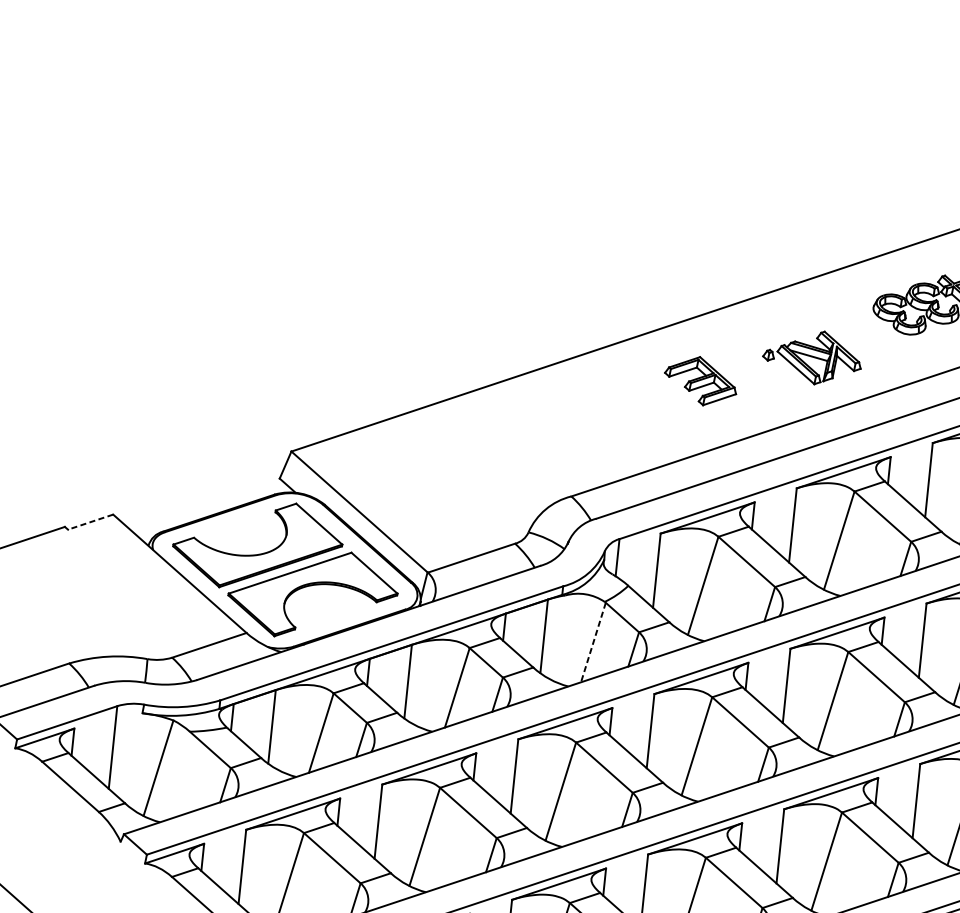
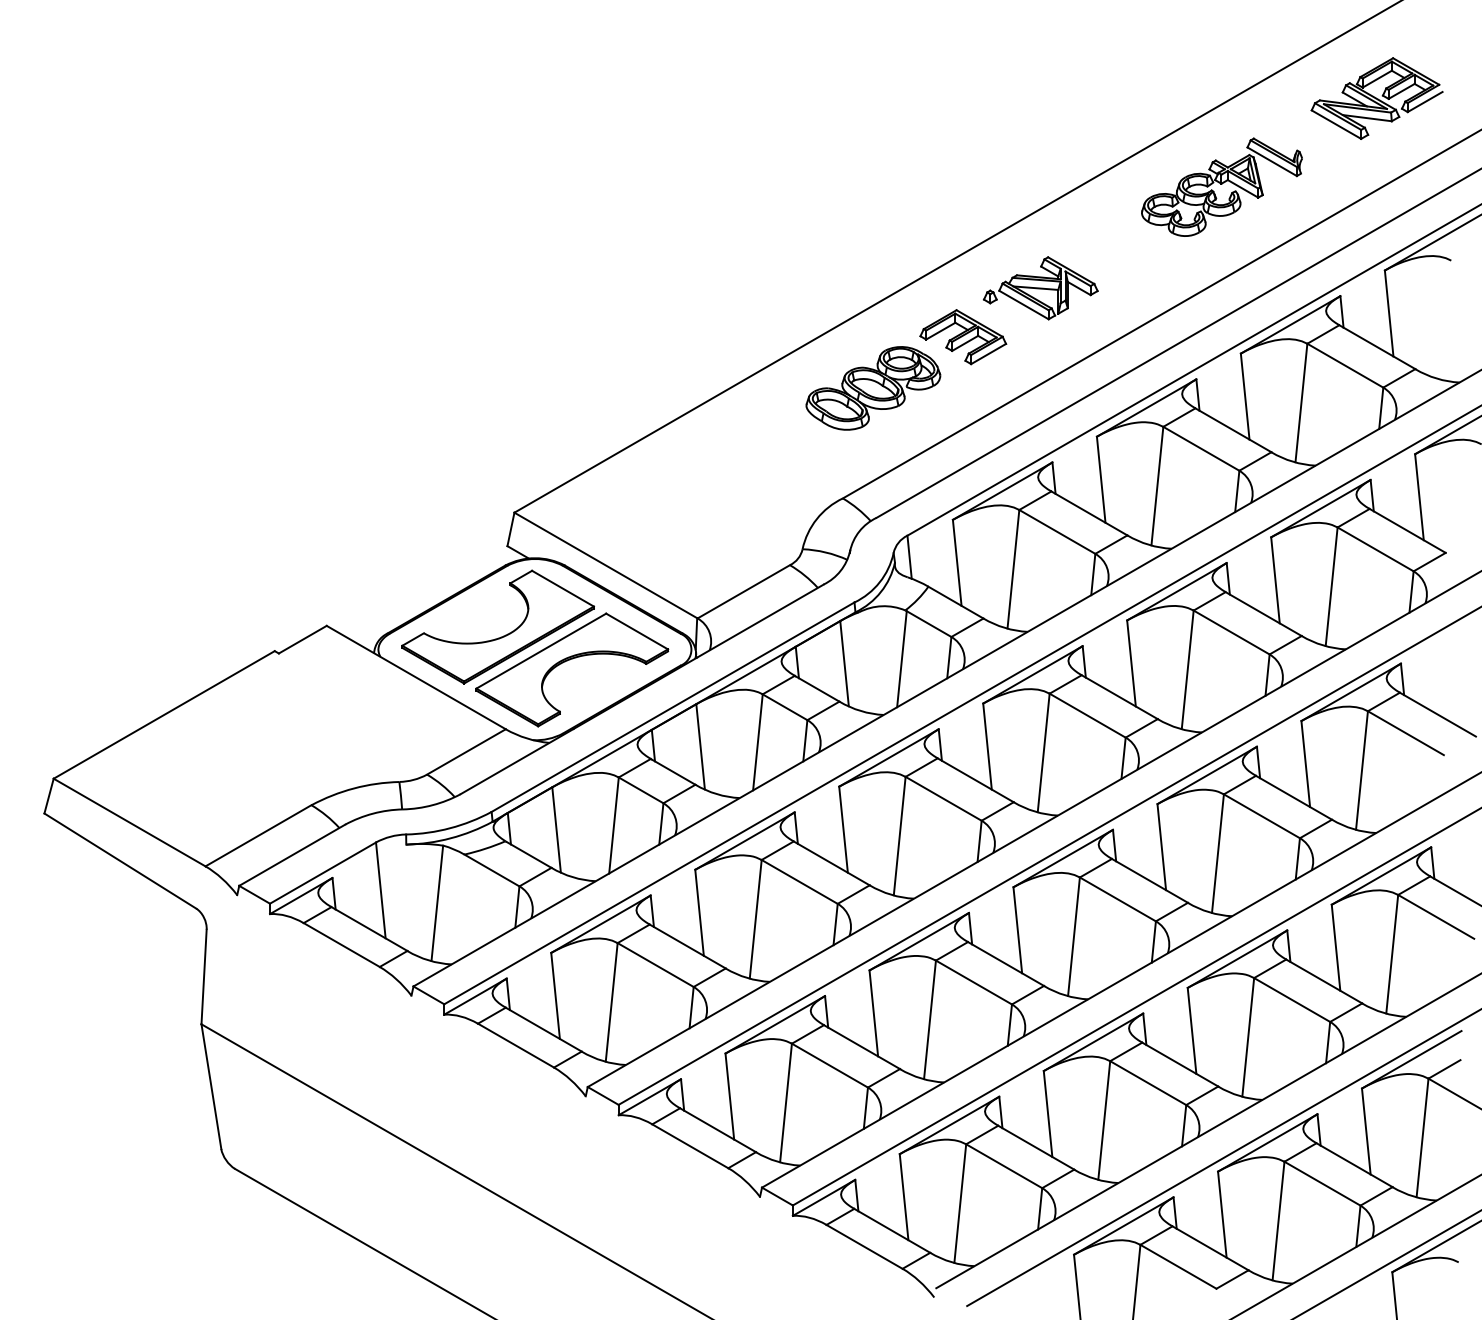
part: (812, 356) -> (1040, 288), moved
part: (616, 408) -> (873, 388), added
line: (90, 521) -> (302, 639), dashed -> solid
line: (593, 642) -> (901, 659), dashed -> solid

